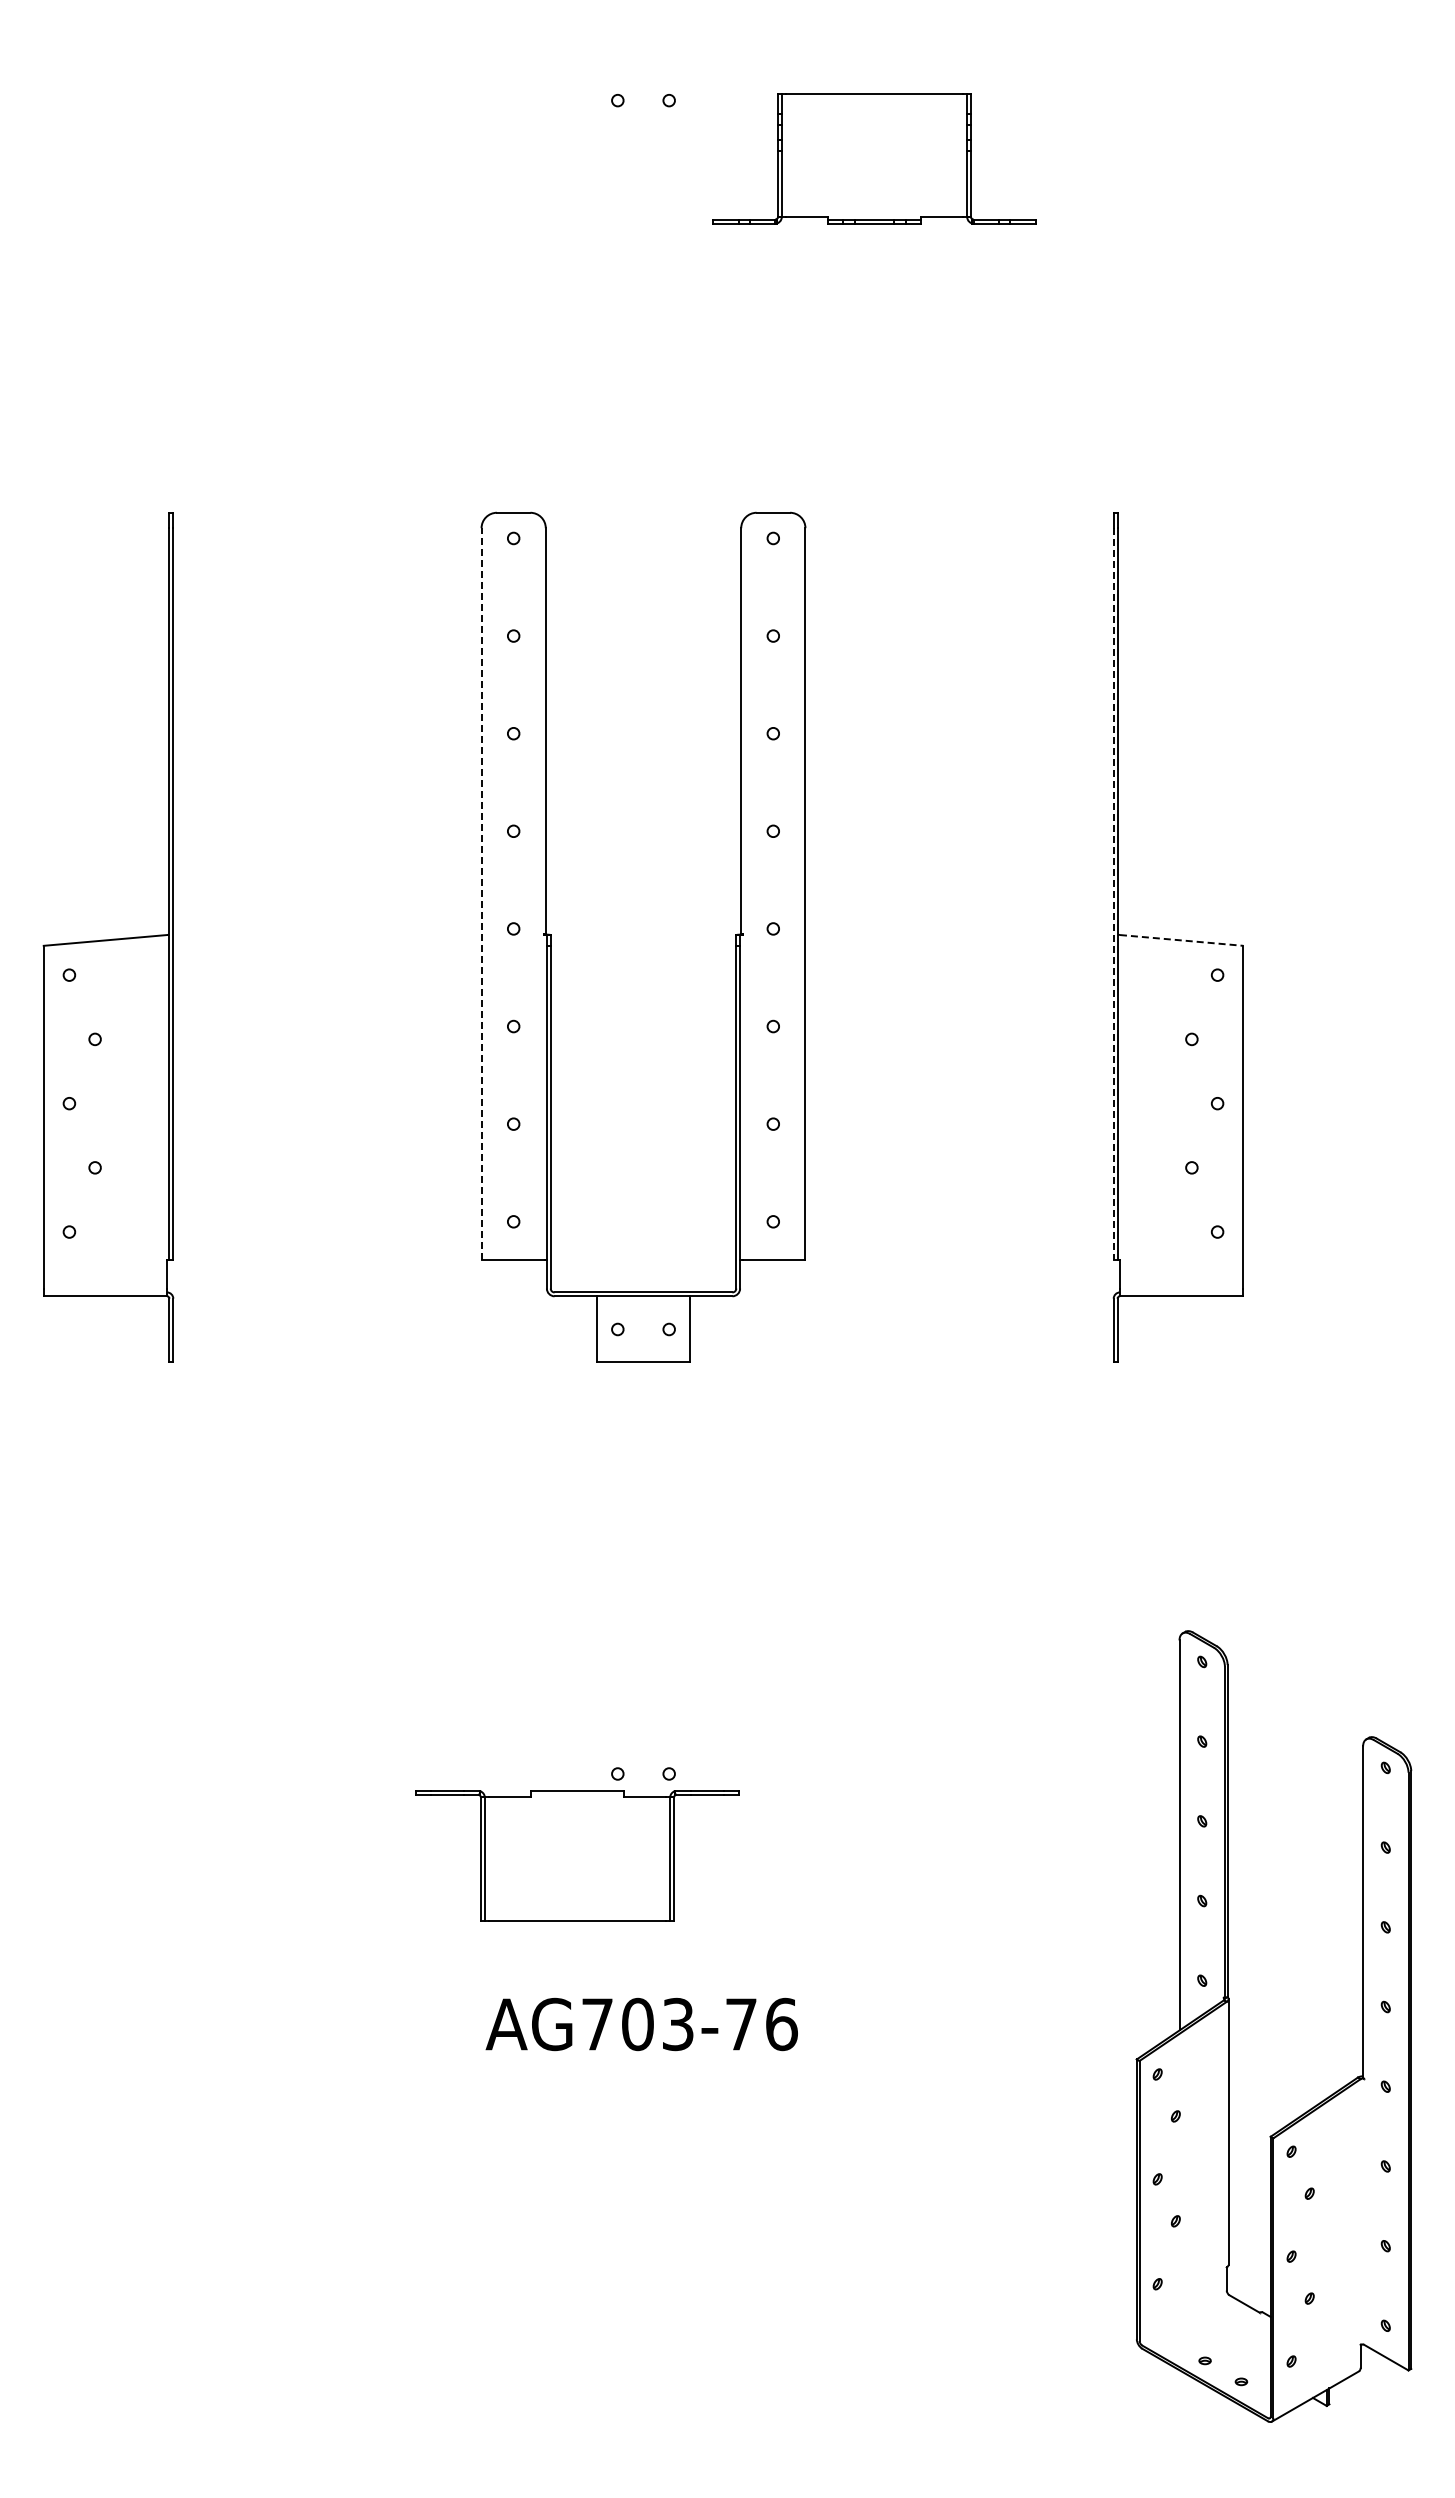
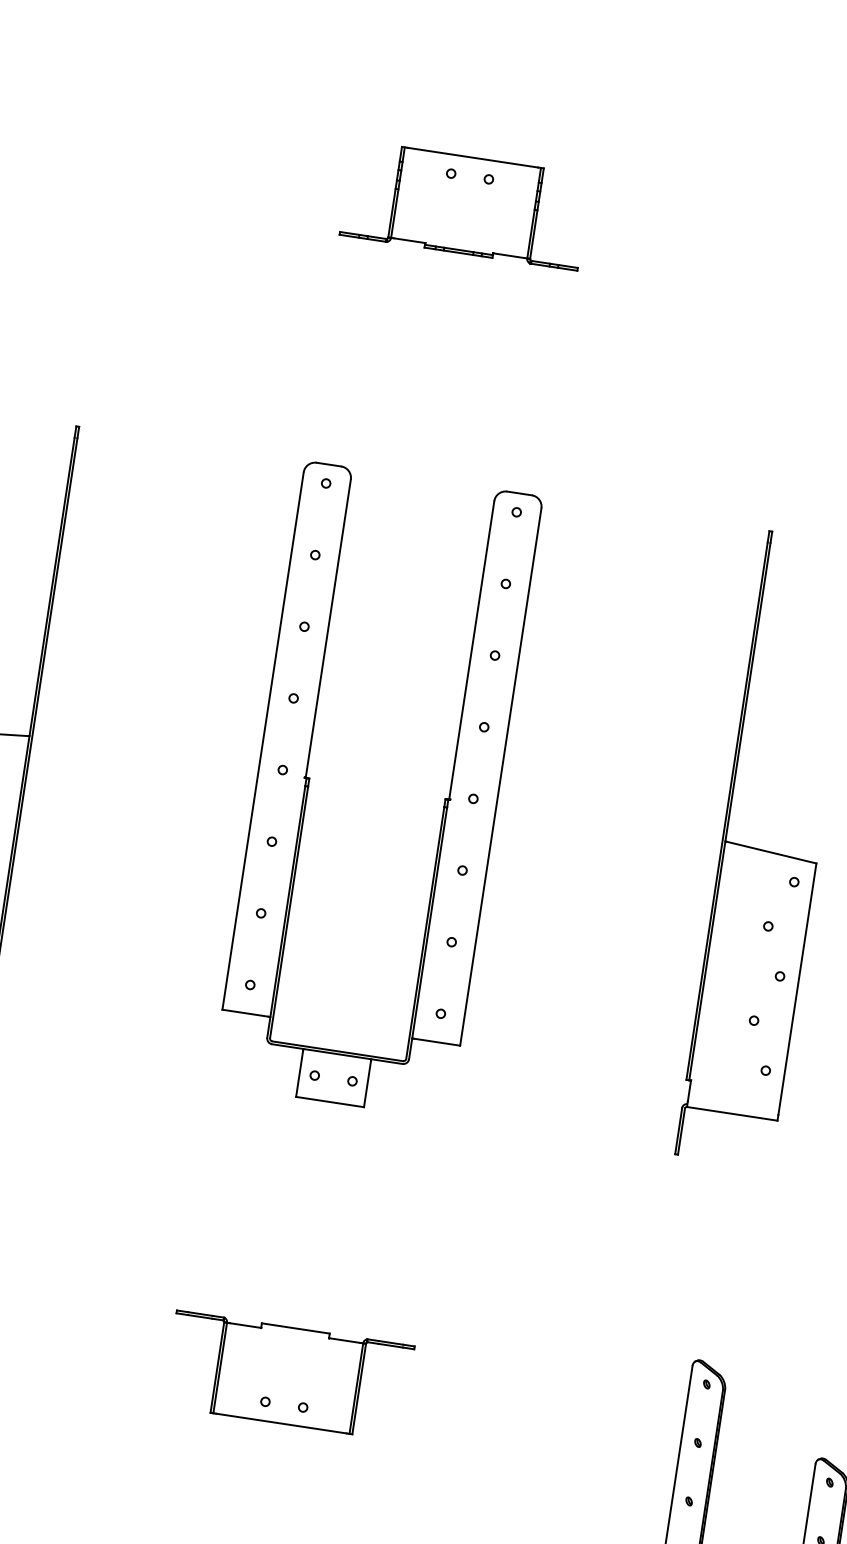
part: (874, 158) -> (465, 205), moved
line: (481, 893) -> (263, 740), dashed -> solid
line: (1113, 894) -> (726, 811), dashed -> solid
line: (1181, 940) -> (771, 852), dashed -> solid
part: (577, 1855) -> (288, 1375), moved

